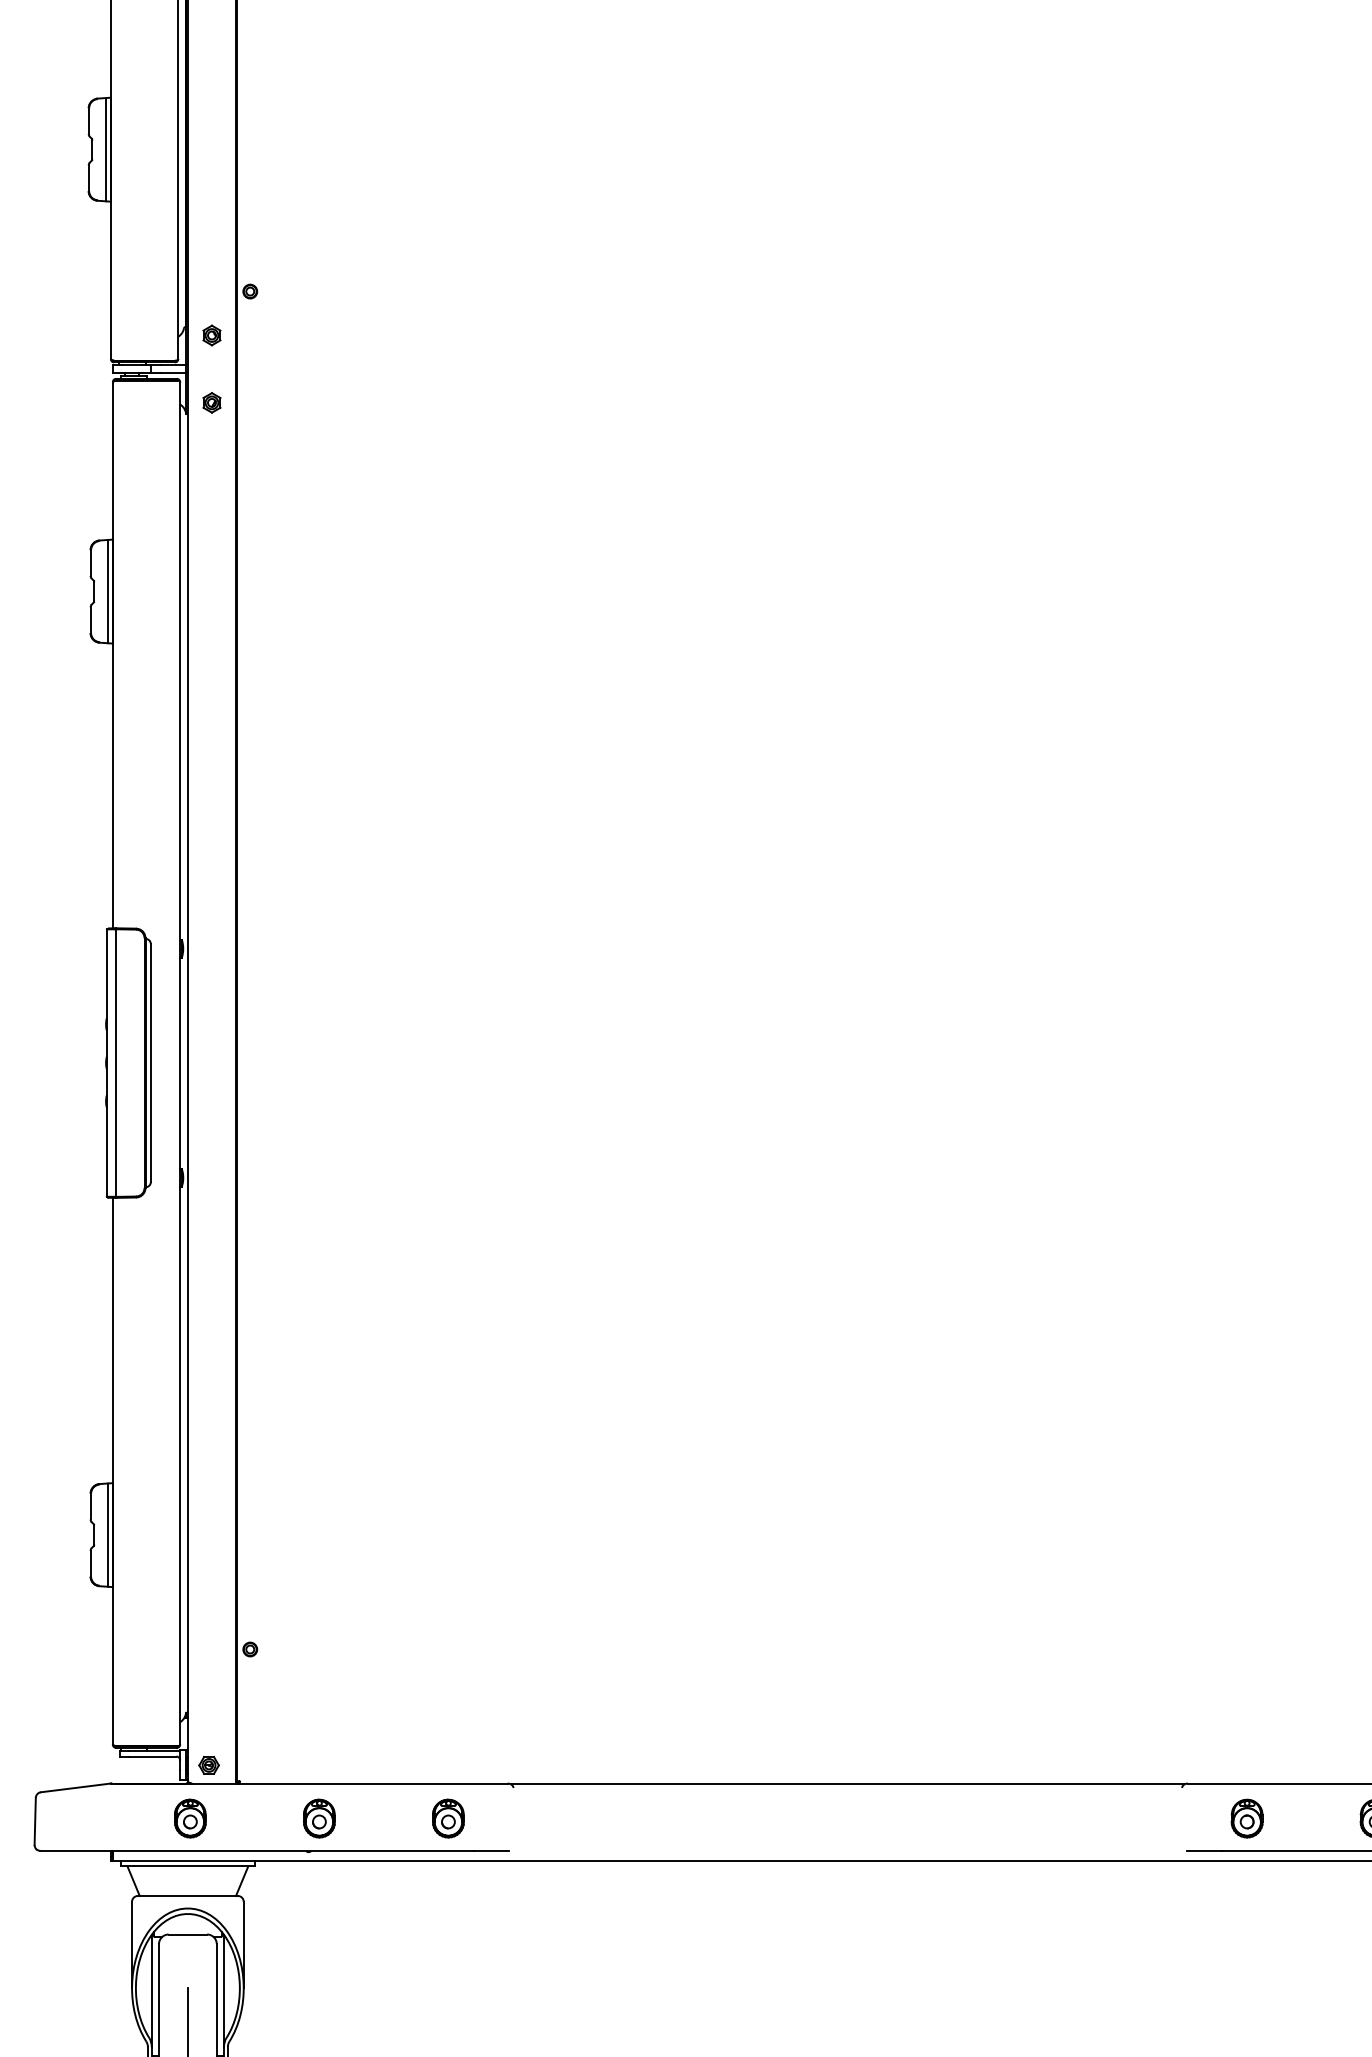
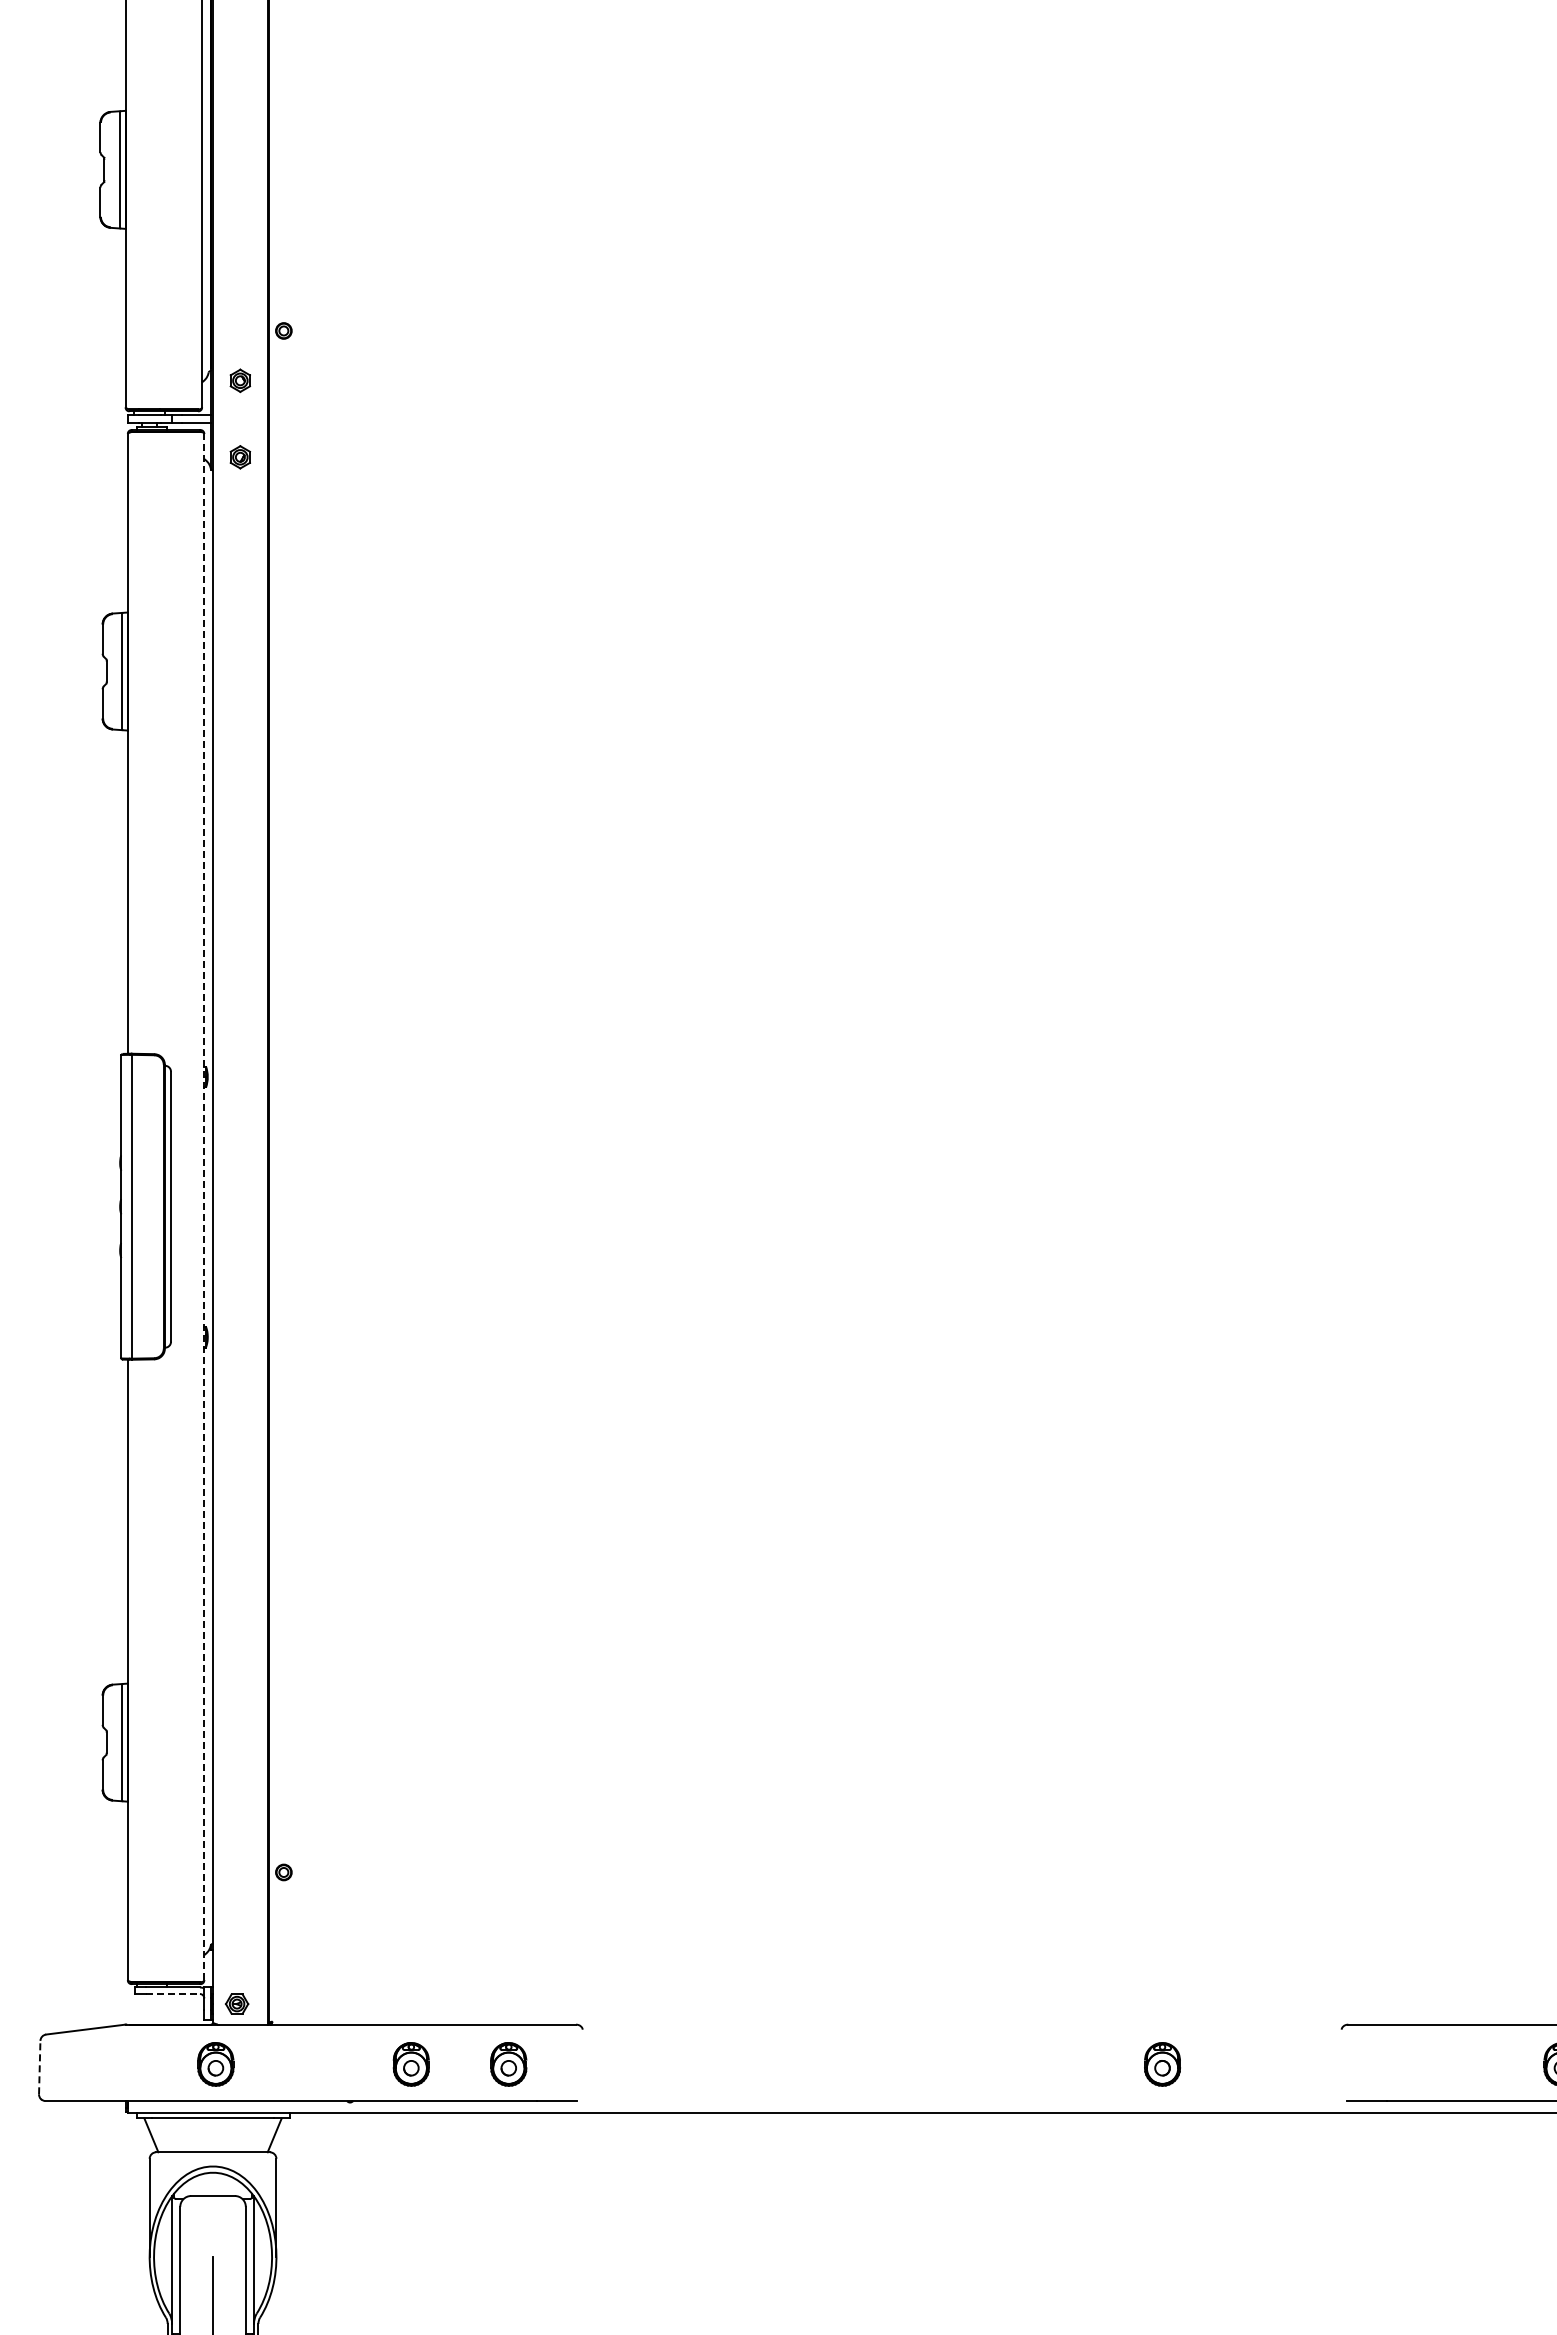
line: (180, 1062) -> (204, 1206), solid -> dashed
line: (153, 1757) -> (173, 1994), solid -> dashed
line: (847, 1784) -> (961, 2025), removed
part: (318, 1818) -> (410, 2064), moved
part: (1247, 1818) -> (1162, 2064), moved
line: (35, 1821) -> (39, 2067), solid -> dashed

